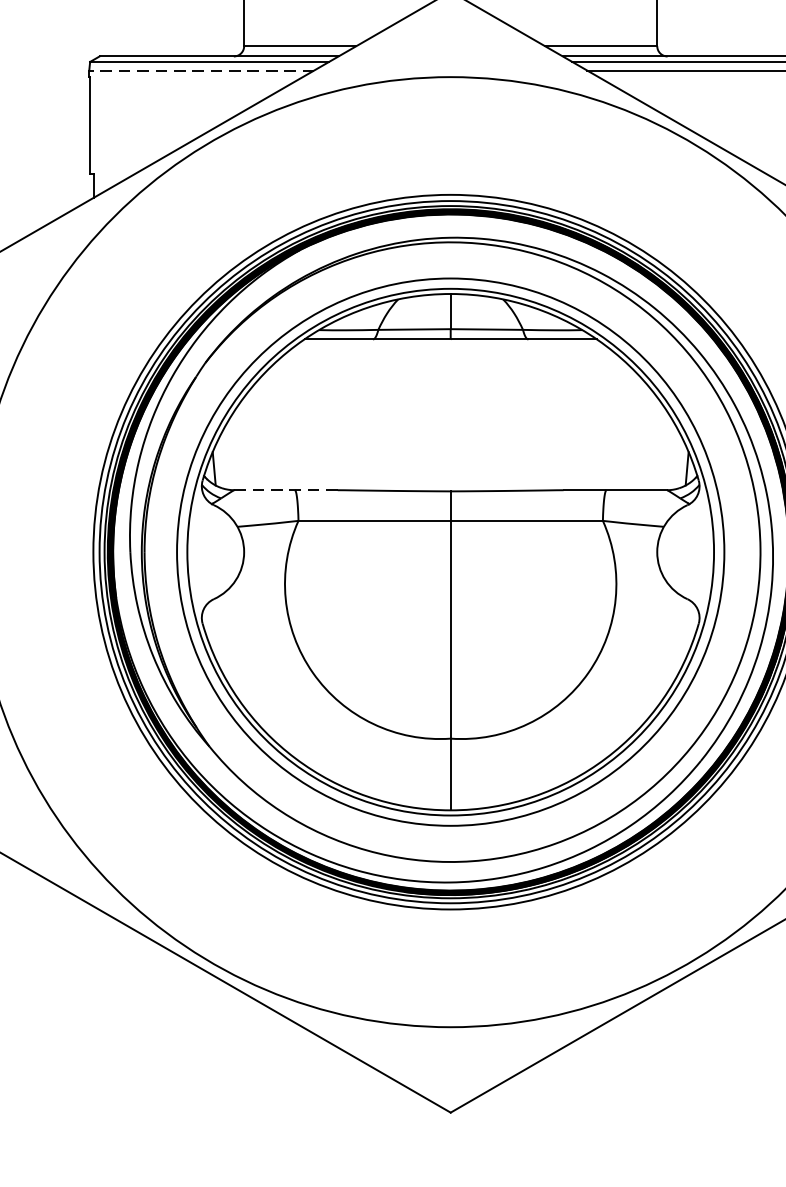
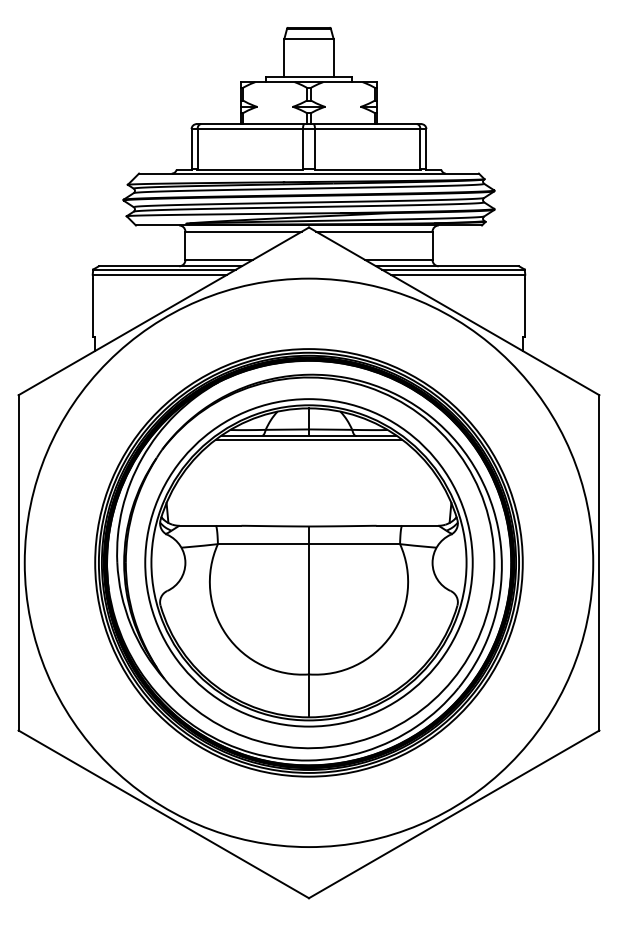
line: (200, 70) -> (159, 274), dashed -> solid
line: (449, 345) -> (308, 439), added
line: (286, 489) -> (210, 525), dashed -> solid

